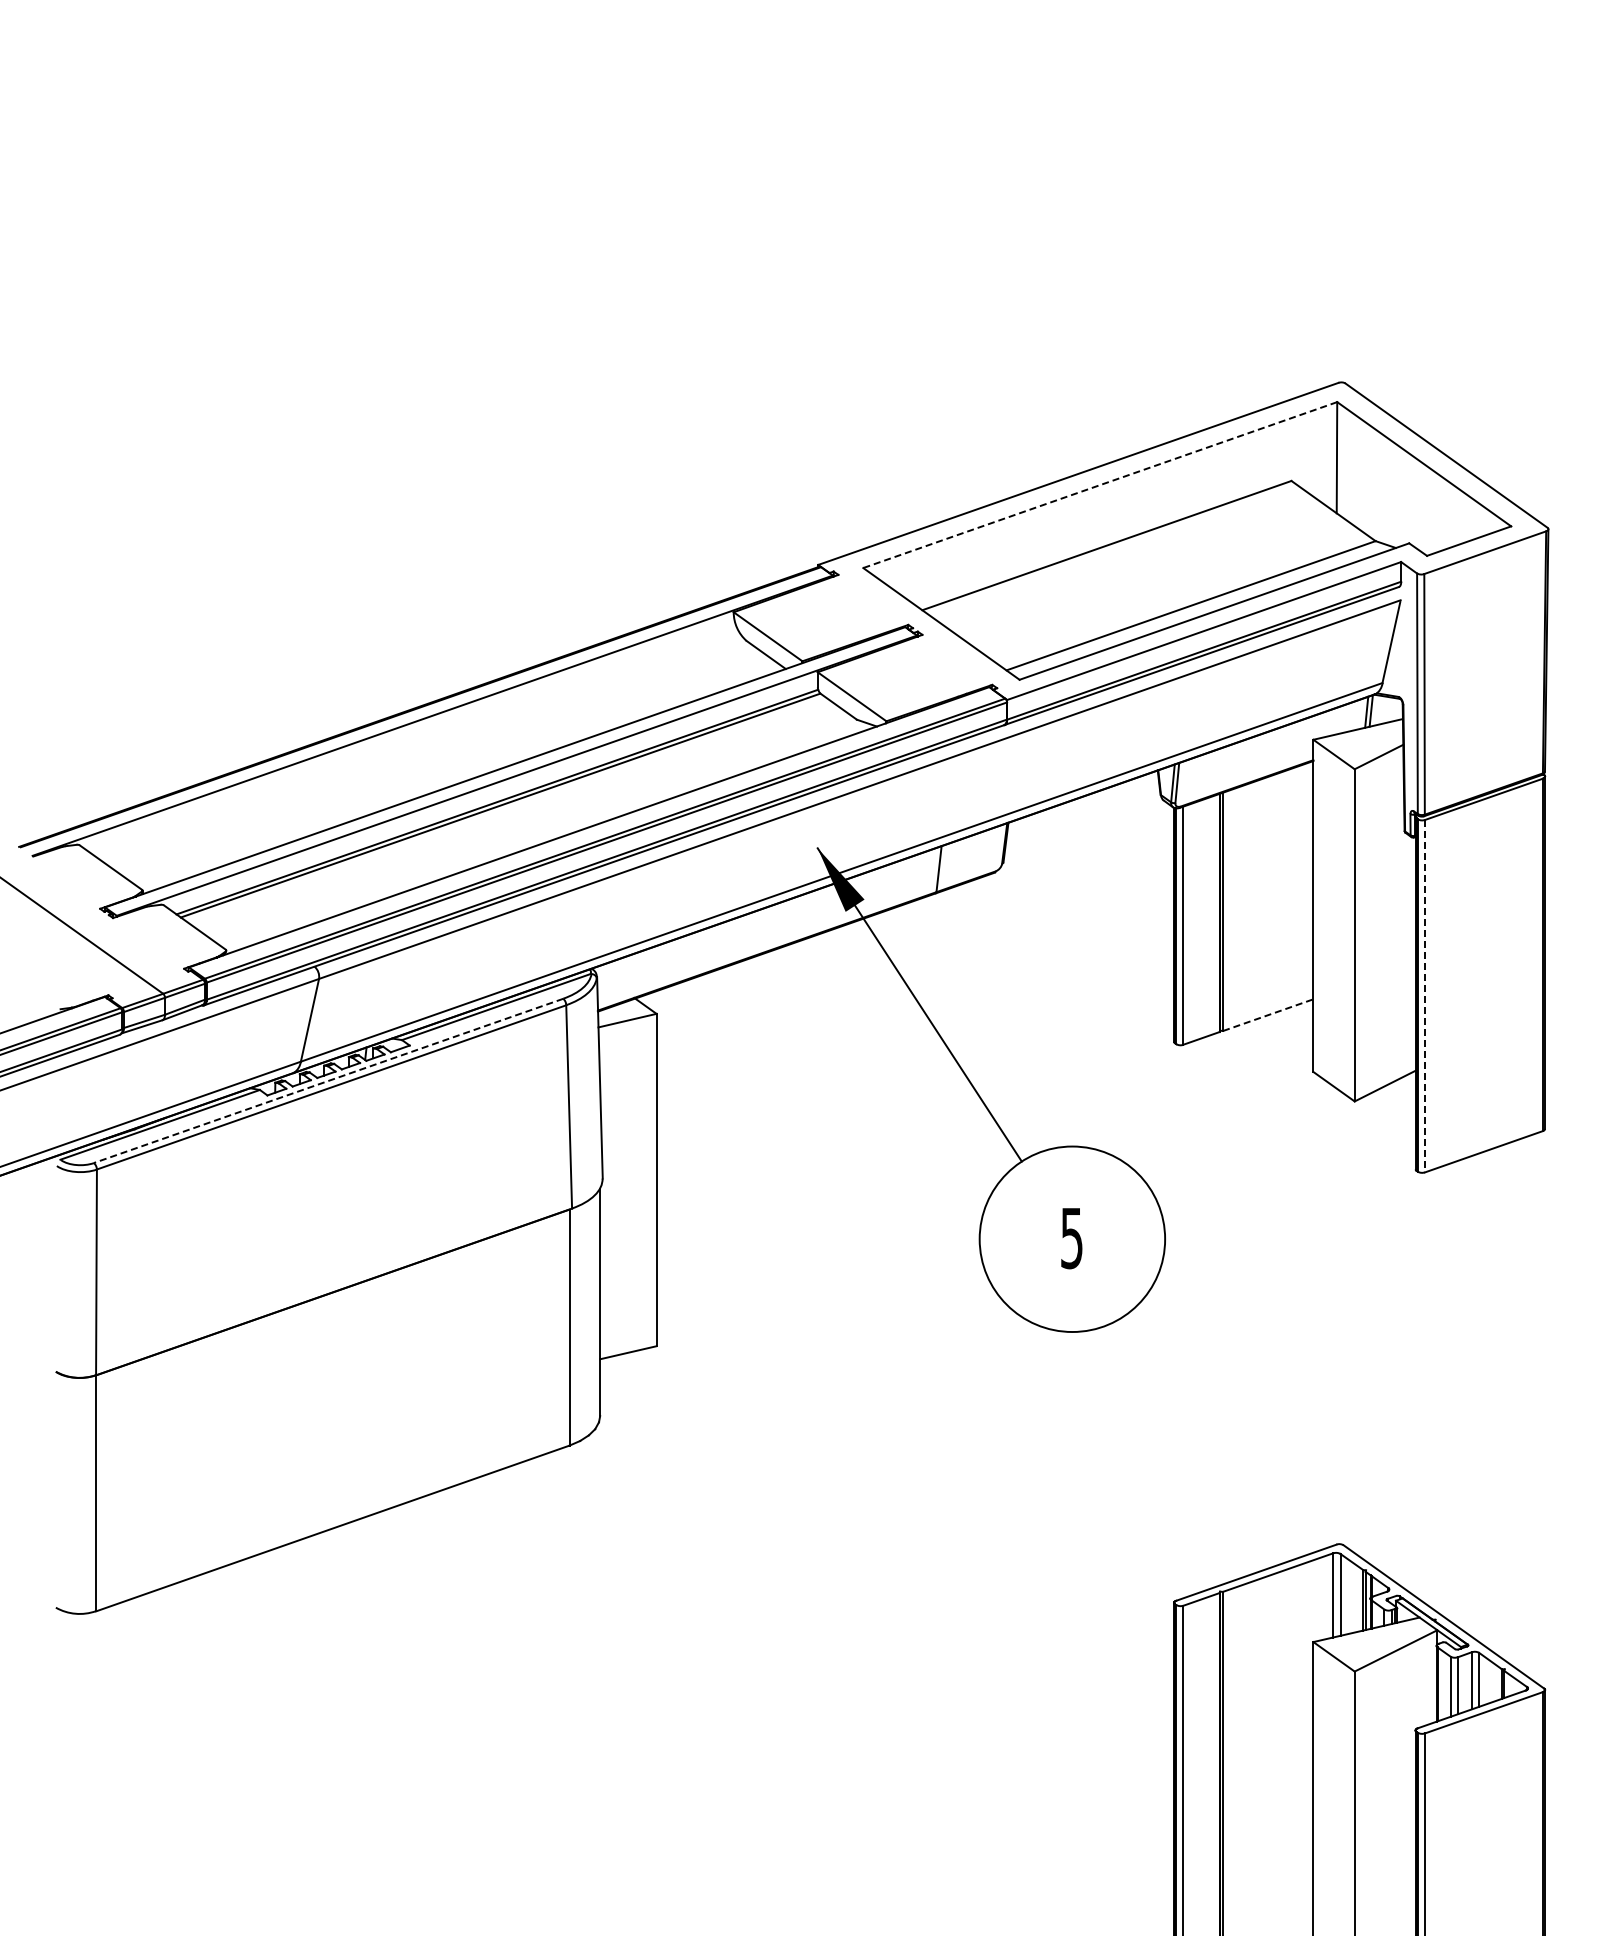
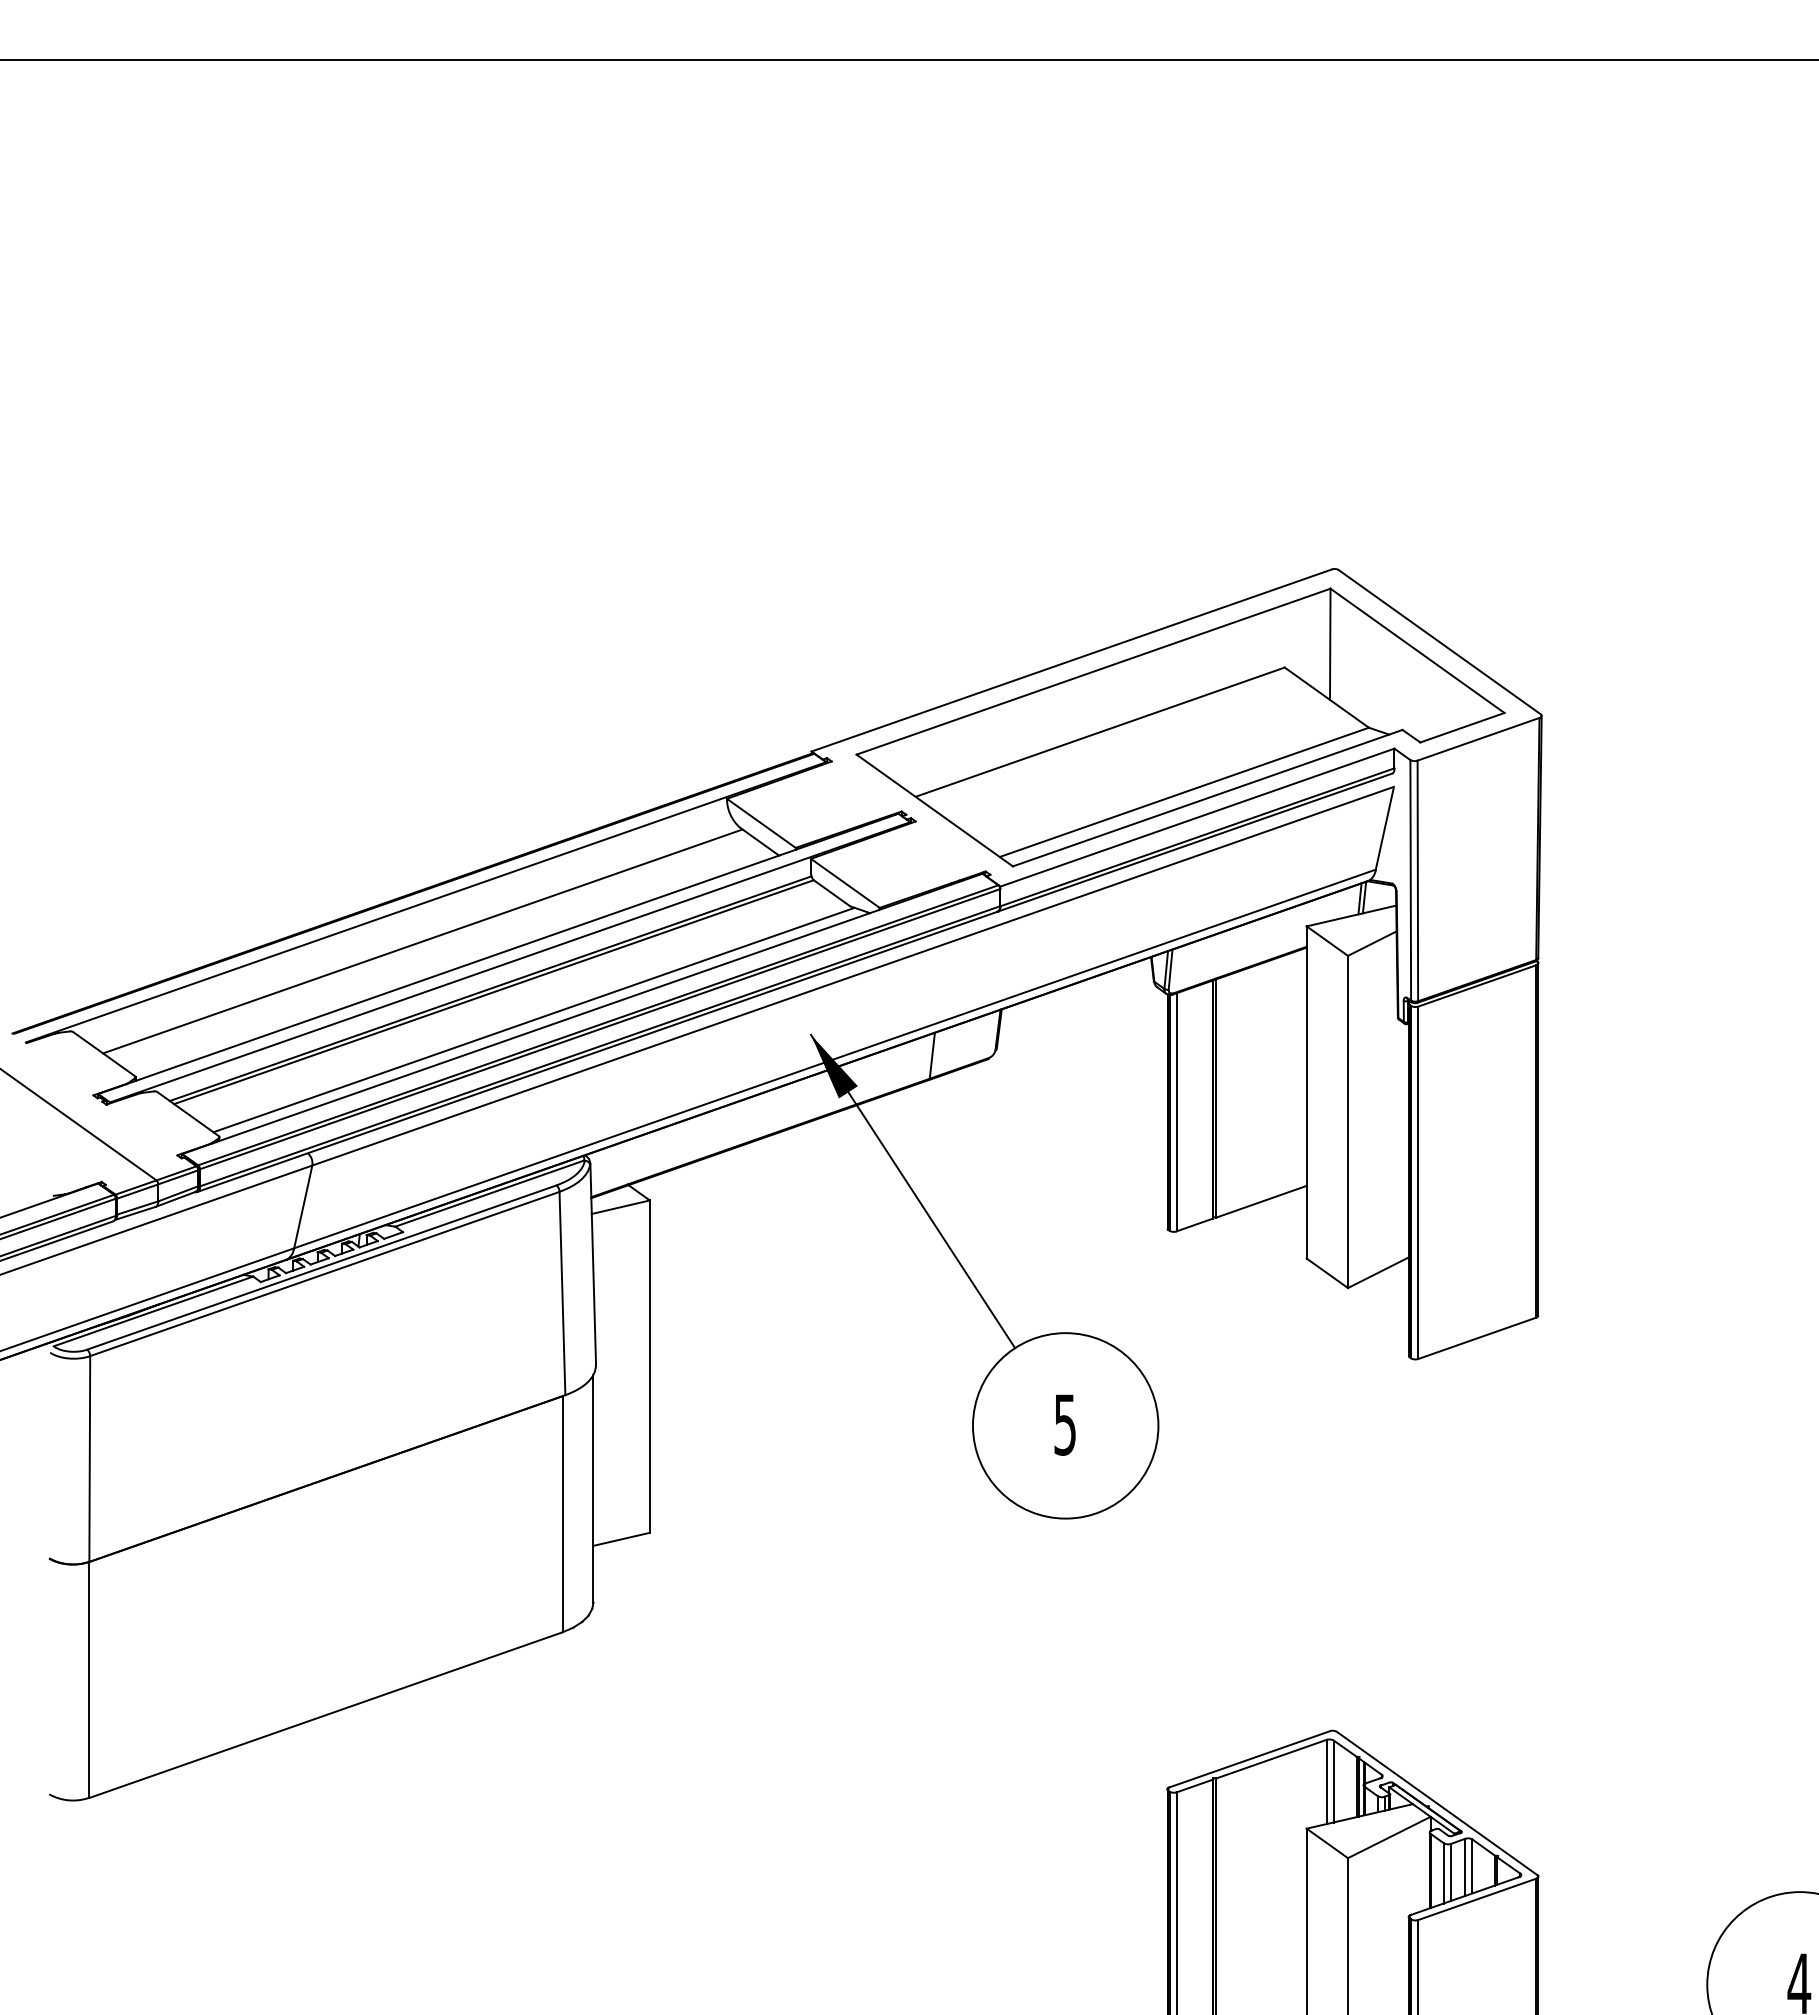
line: (1100, 484) -> (1093, 671), dashed -> solid
line: (429, 754) -> (422, 941), added
line: (540, 832) -> (533, 1019), added
line: (1425, 996) -> (1418, 1183), dashed -> solid
line: (1268, 1014) -> (1261, 1201), dashed -> solid
line: (328, 1080) -> (321, 1267), dashed -> solid

